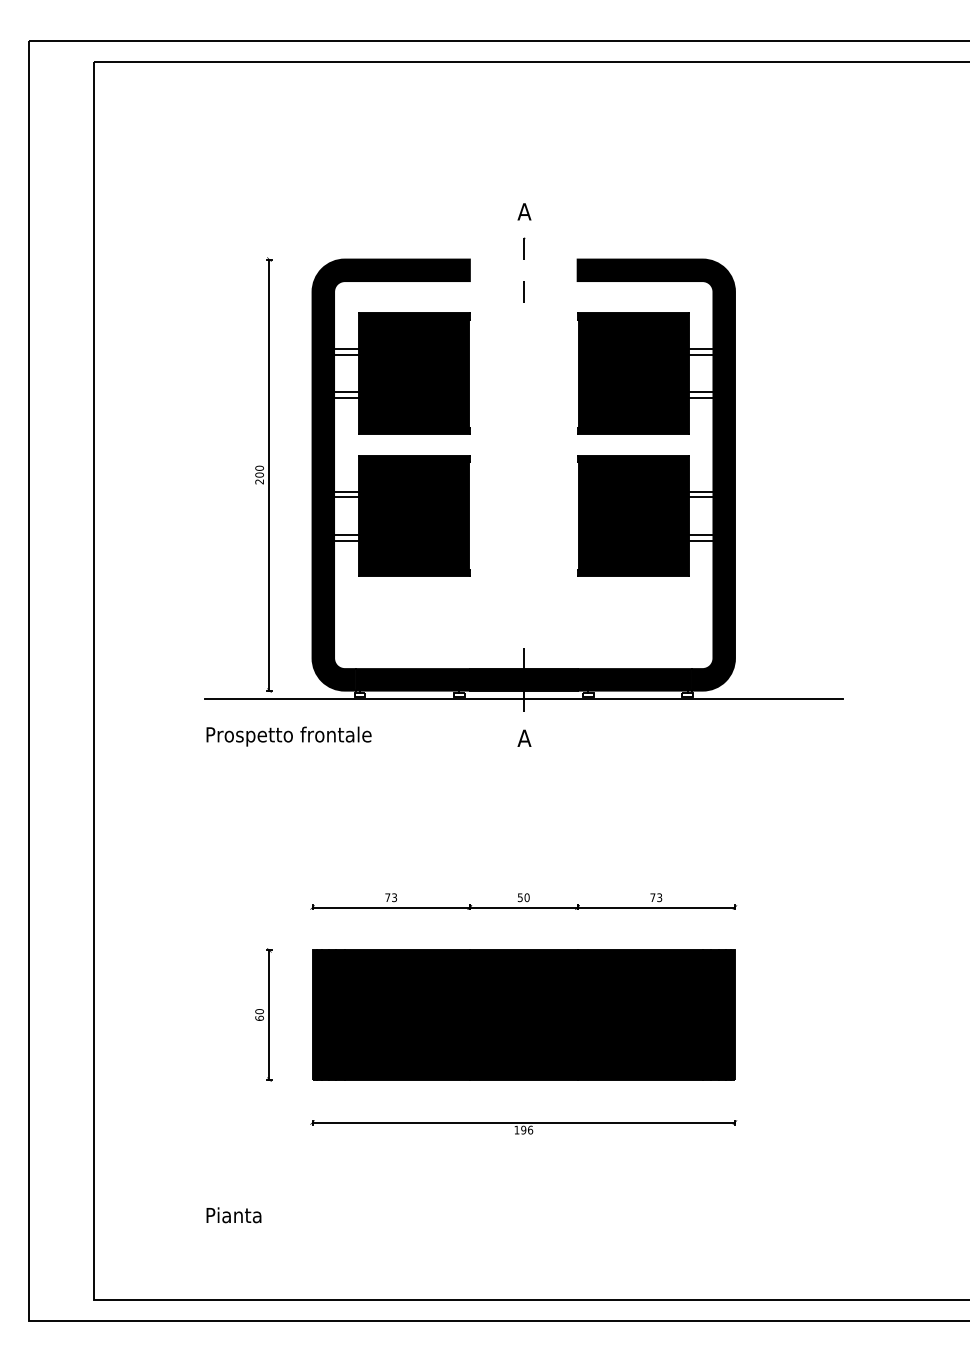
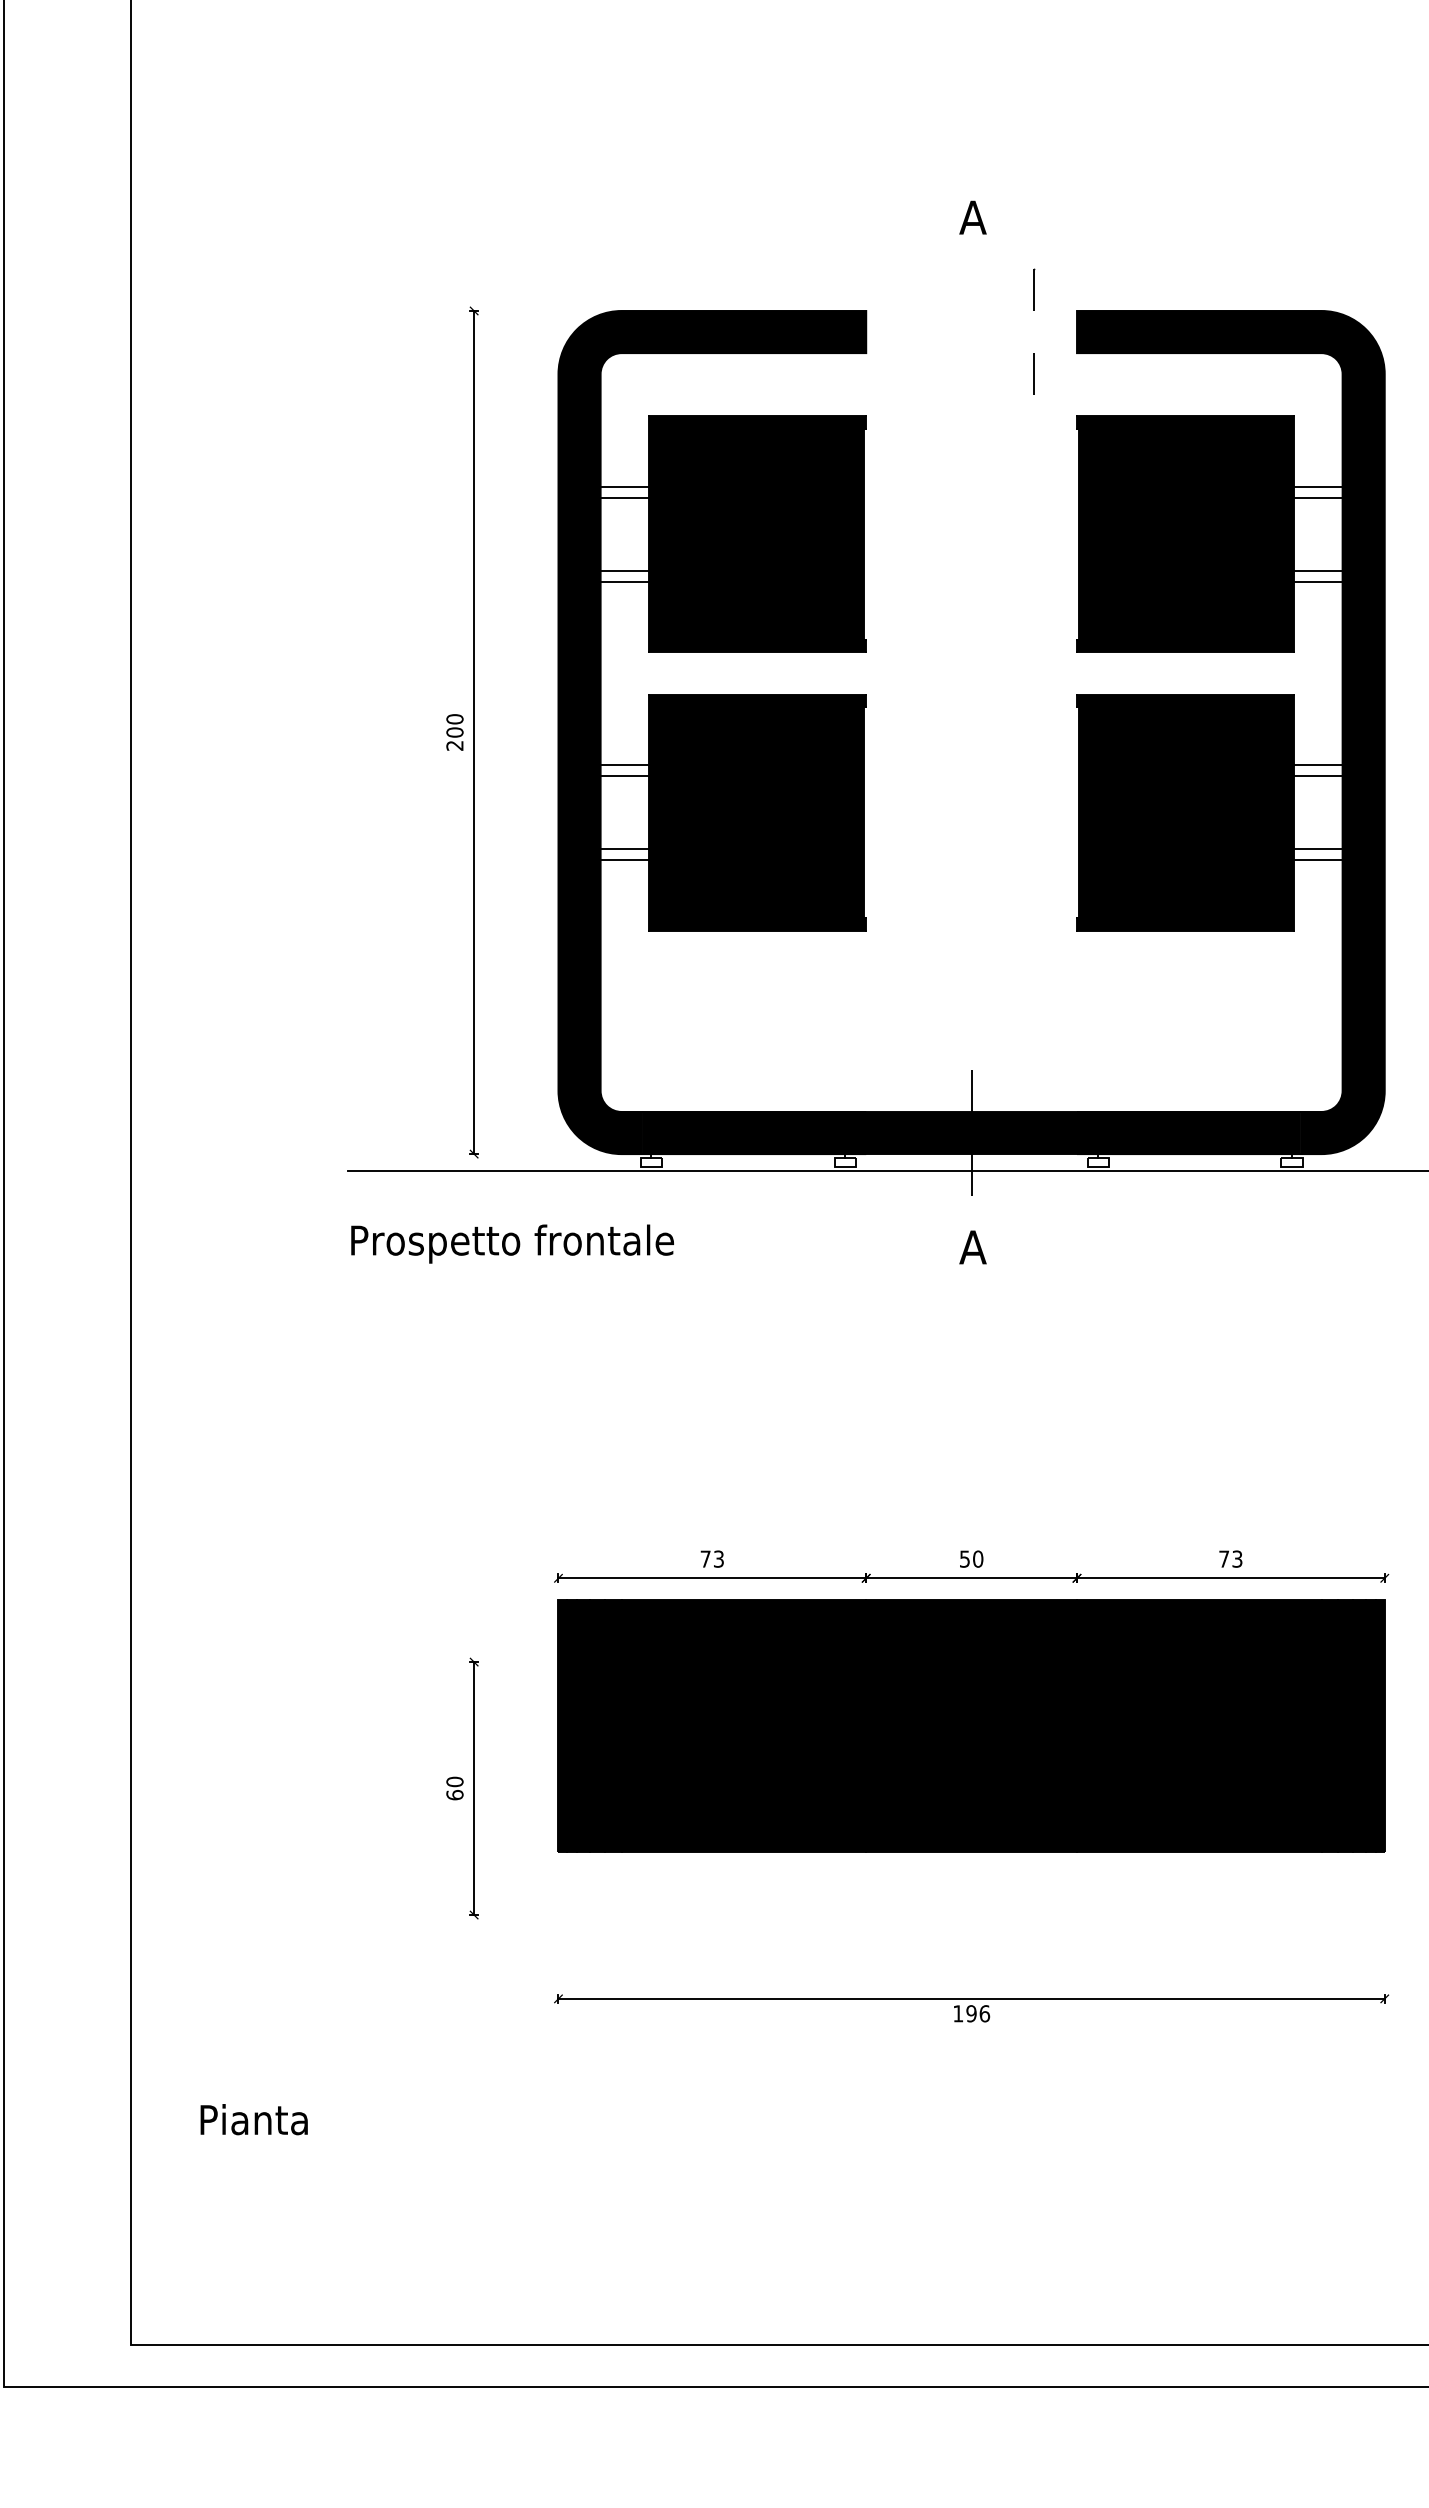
line: (524, 259) -> (1035, 310), moved
part: (523, 1014) -> (971, 1724), moved
text: (233, 1215) -> (253, 2120), moved

